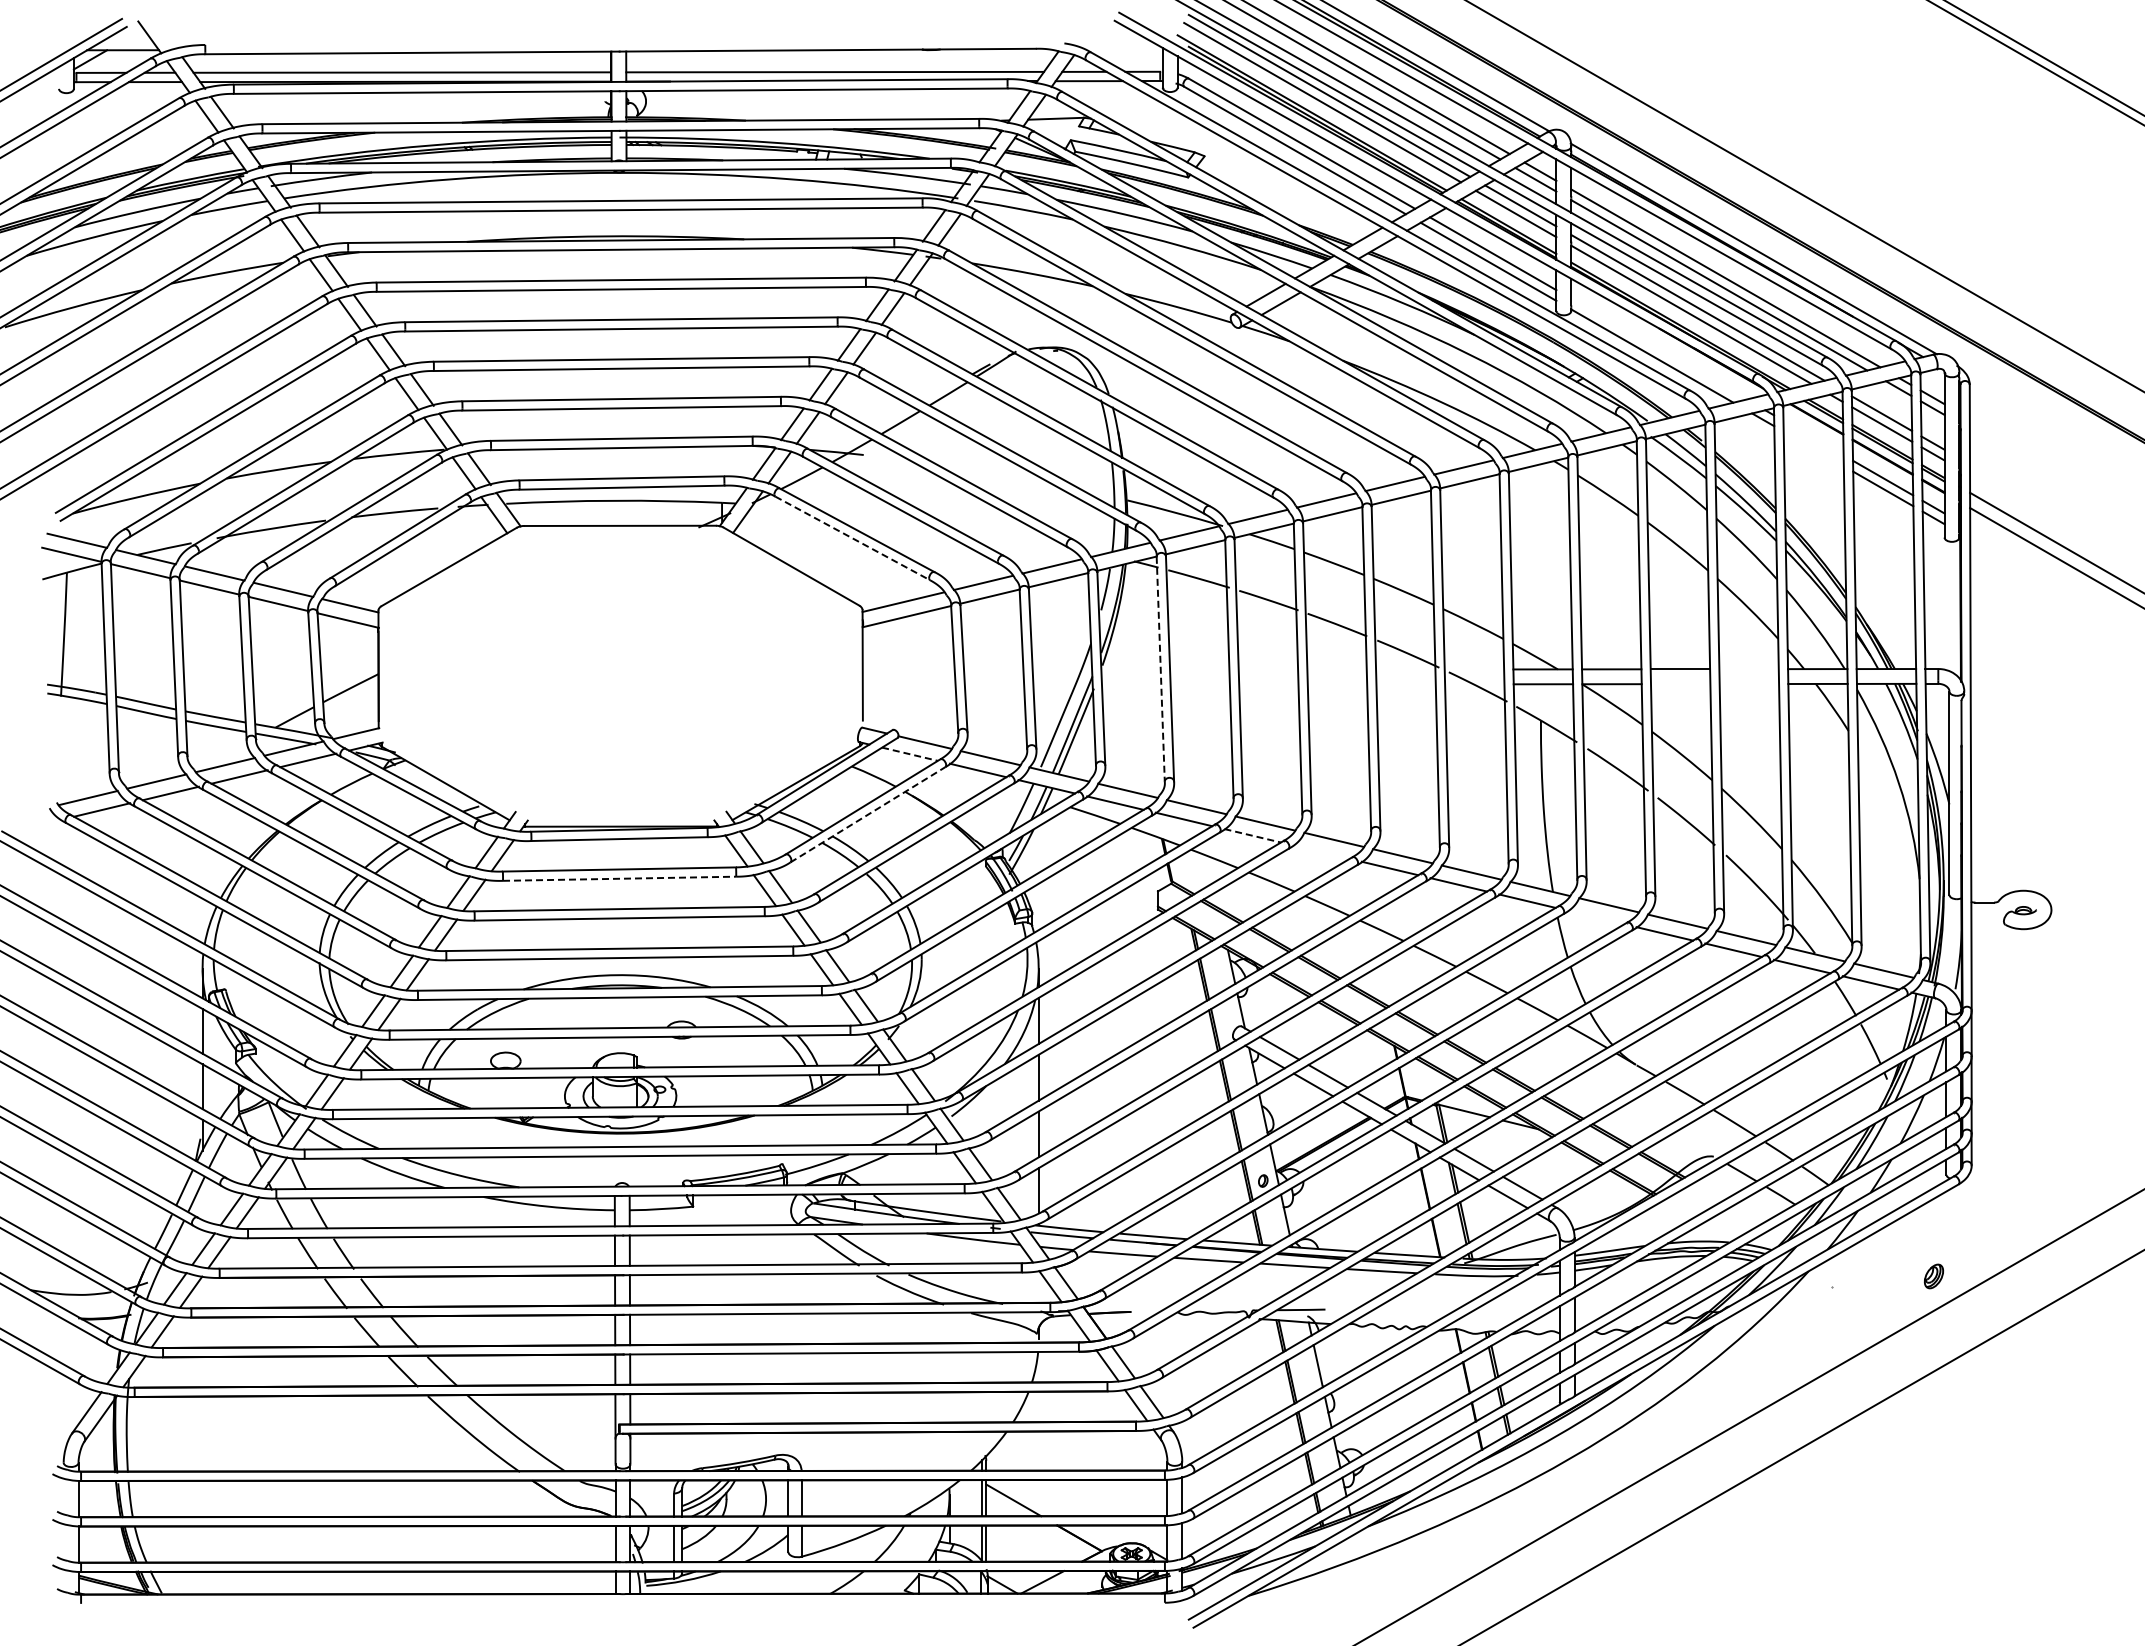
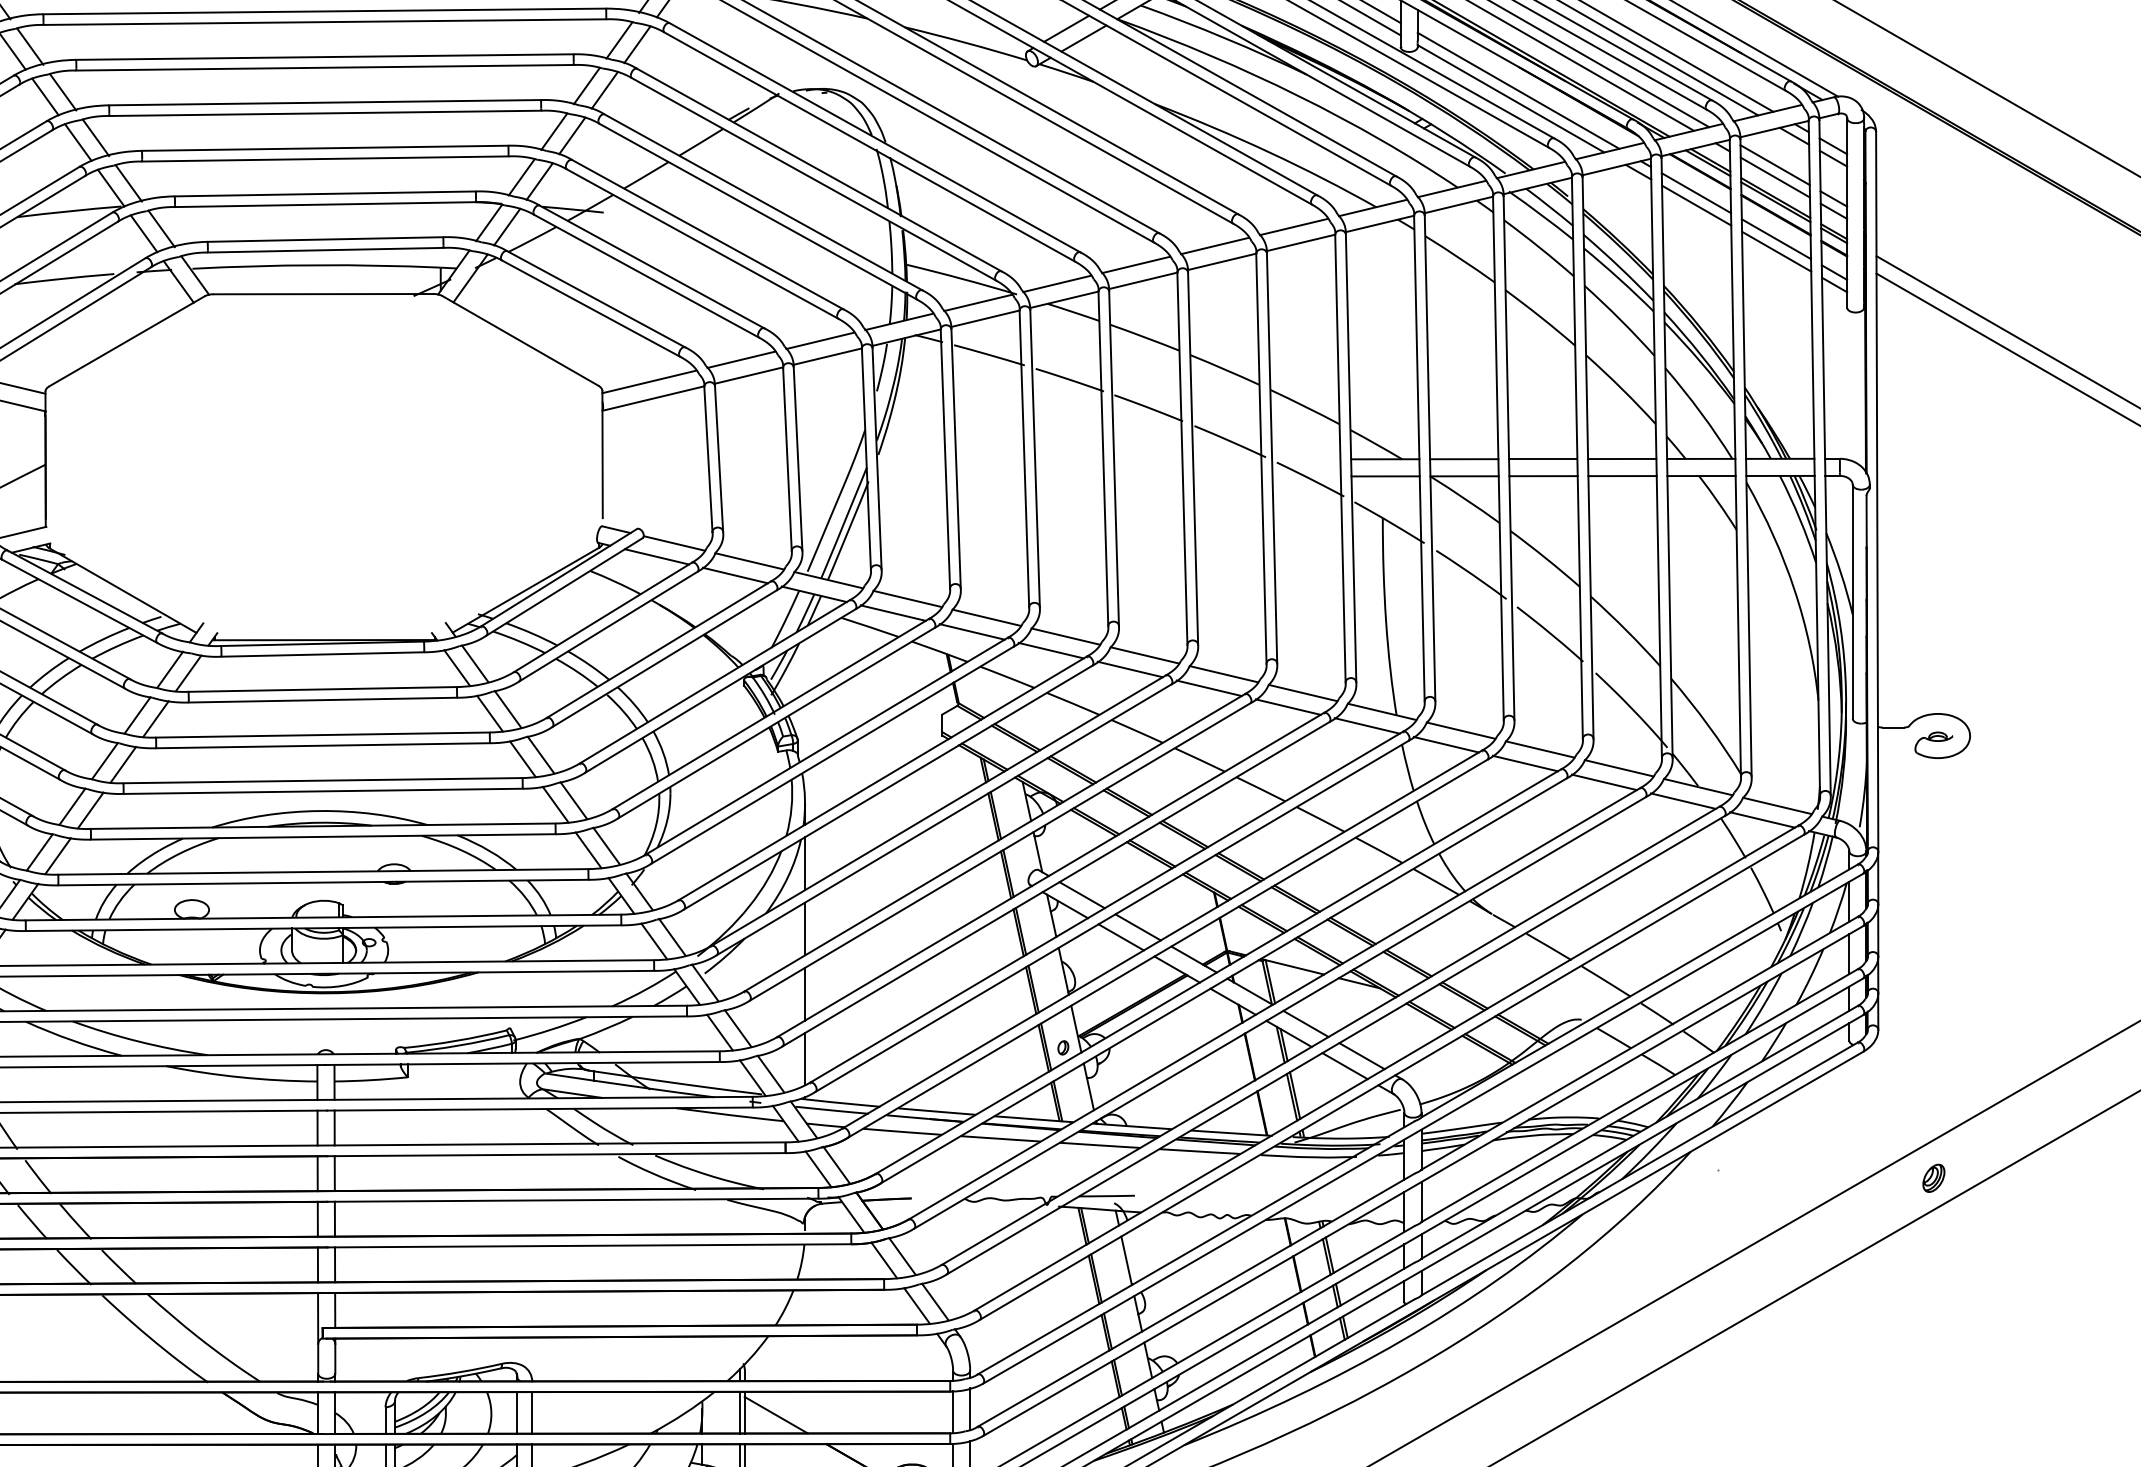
line: (1658, 348) -> (1518, 90), added
line: (1813, 437) -> (1696, 192), added
line: (1813, 448) -> (1696, 205), added
line: (852, 538) -> (590, 308), dashed -> solid
line: (1160, 669) -> (945, 459), dashed -> solid
line: (1748, 669) -> (1621, 459), added
line: (1680, 684) -> (1543, 476), added
line: (1749, 684) -> (1622, 476), added
line: (910, 754) -> (657, 557), dashed -> solid
line: (867, 814) -> (608, 626), dashed -> solid
line: (1253, 835) -> (1052, 650), dashed -> solid
line: (1321, 851) -> (1130, 668), added
line: (619, 878) -> (322, 699), dashed -> solid
line: (1595, 917) -> (1445, 744), added
part: (1934, 1276) -> (1934, 1178), moved

